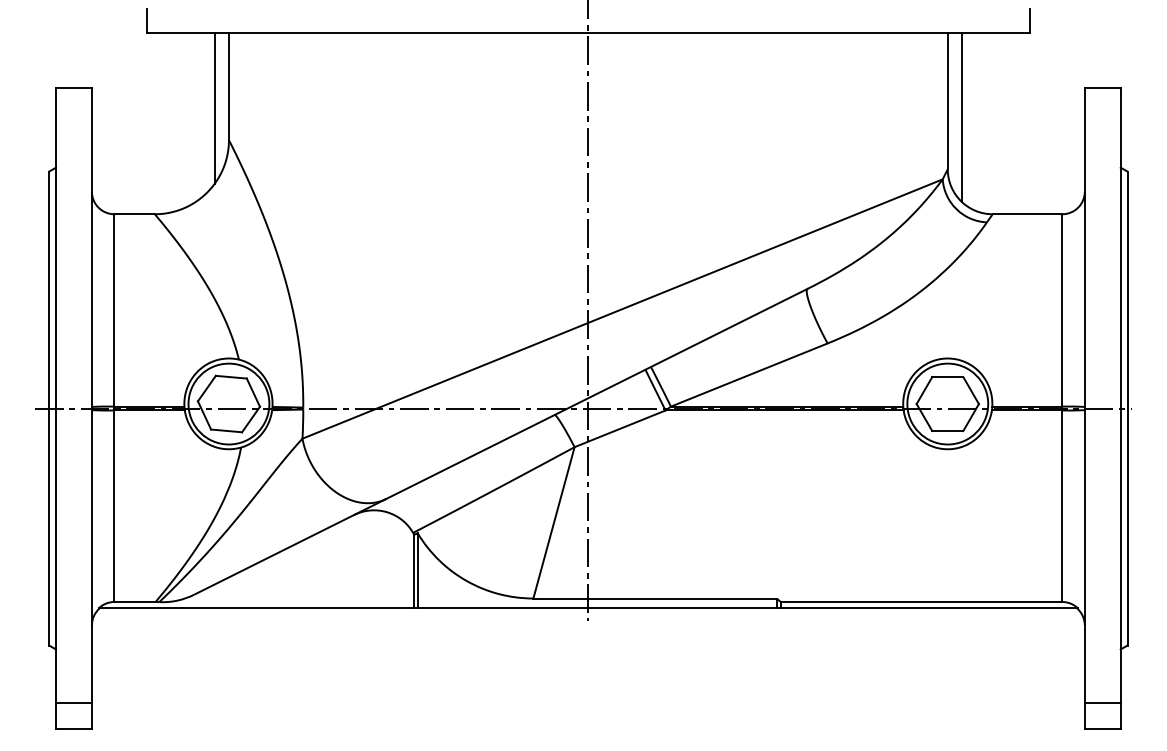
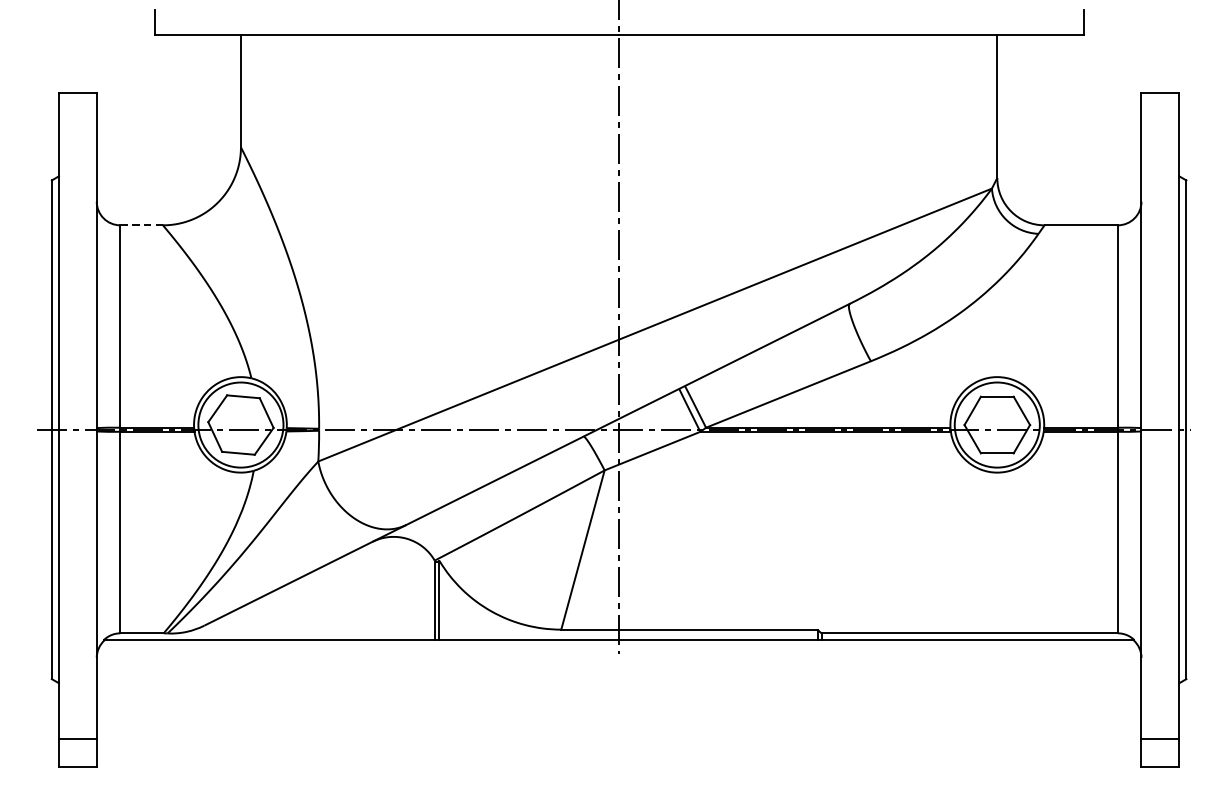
line: (214, 108) -> (225, 114), removed
line: (961, 117) -> (1011, 123), removed
line: (134, 214) -> (141, 225), solid -> dashed

